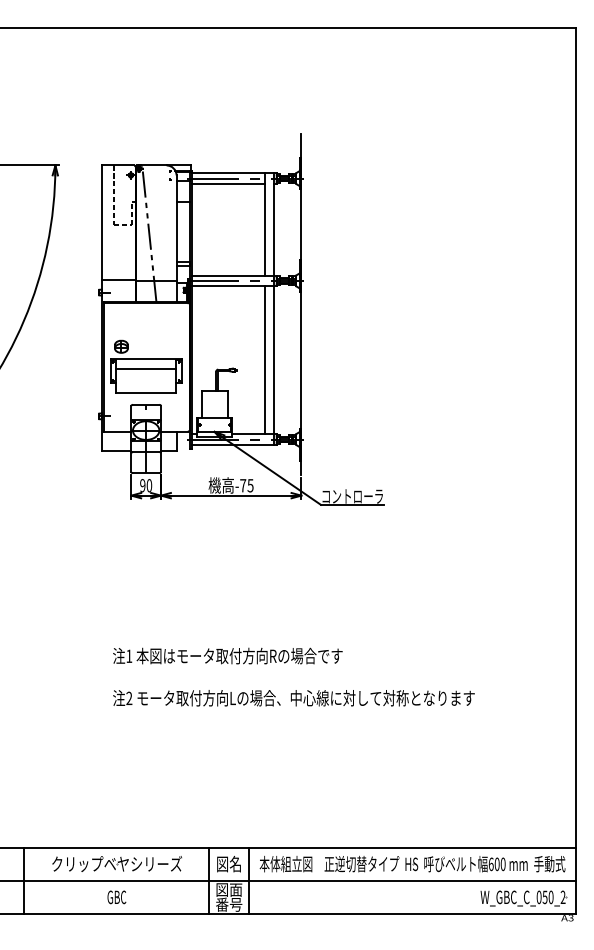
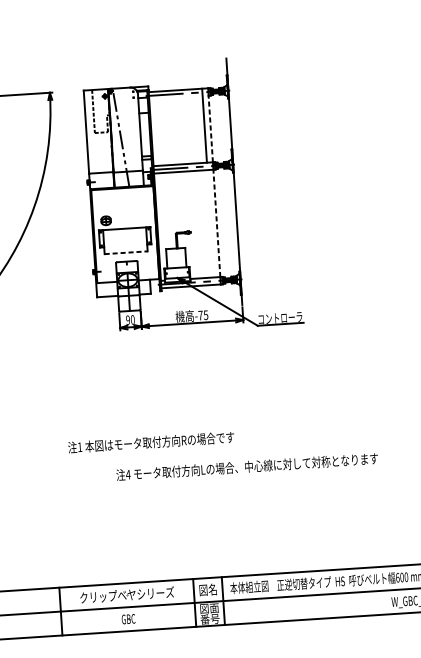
line: (228, 183) -> (175, 97), removed
line: (273, 229) -> (210, 128), solid -> dashed
line: (273, 359) -> (216, 222), solid -> dashed
line: (265, 360) -> (210, 223), removed
line: (145, 369) -> (124, 236), removed
line: (146, 392) -> (126, 252), solid -> dashed
text: (227, 655) -> (150, 442), moved
text: (129, 697) -> (128, 474), 2 -> 4

